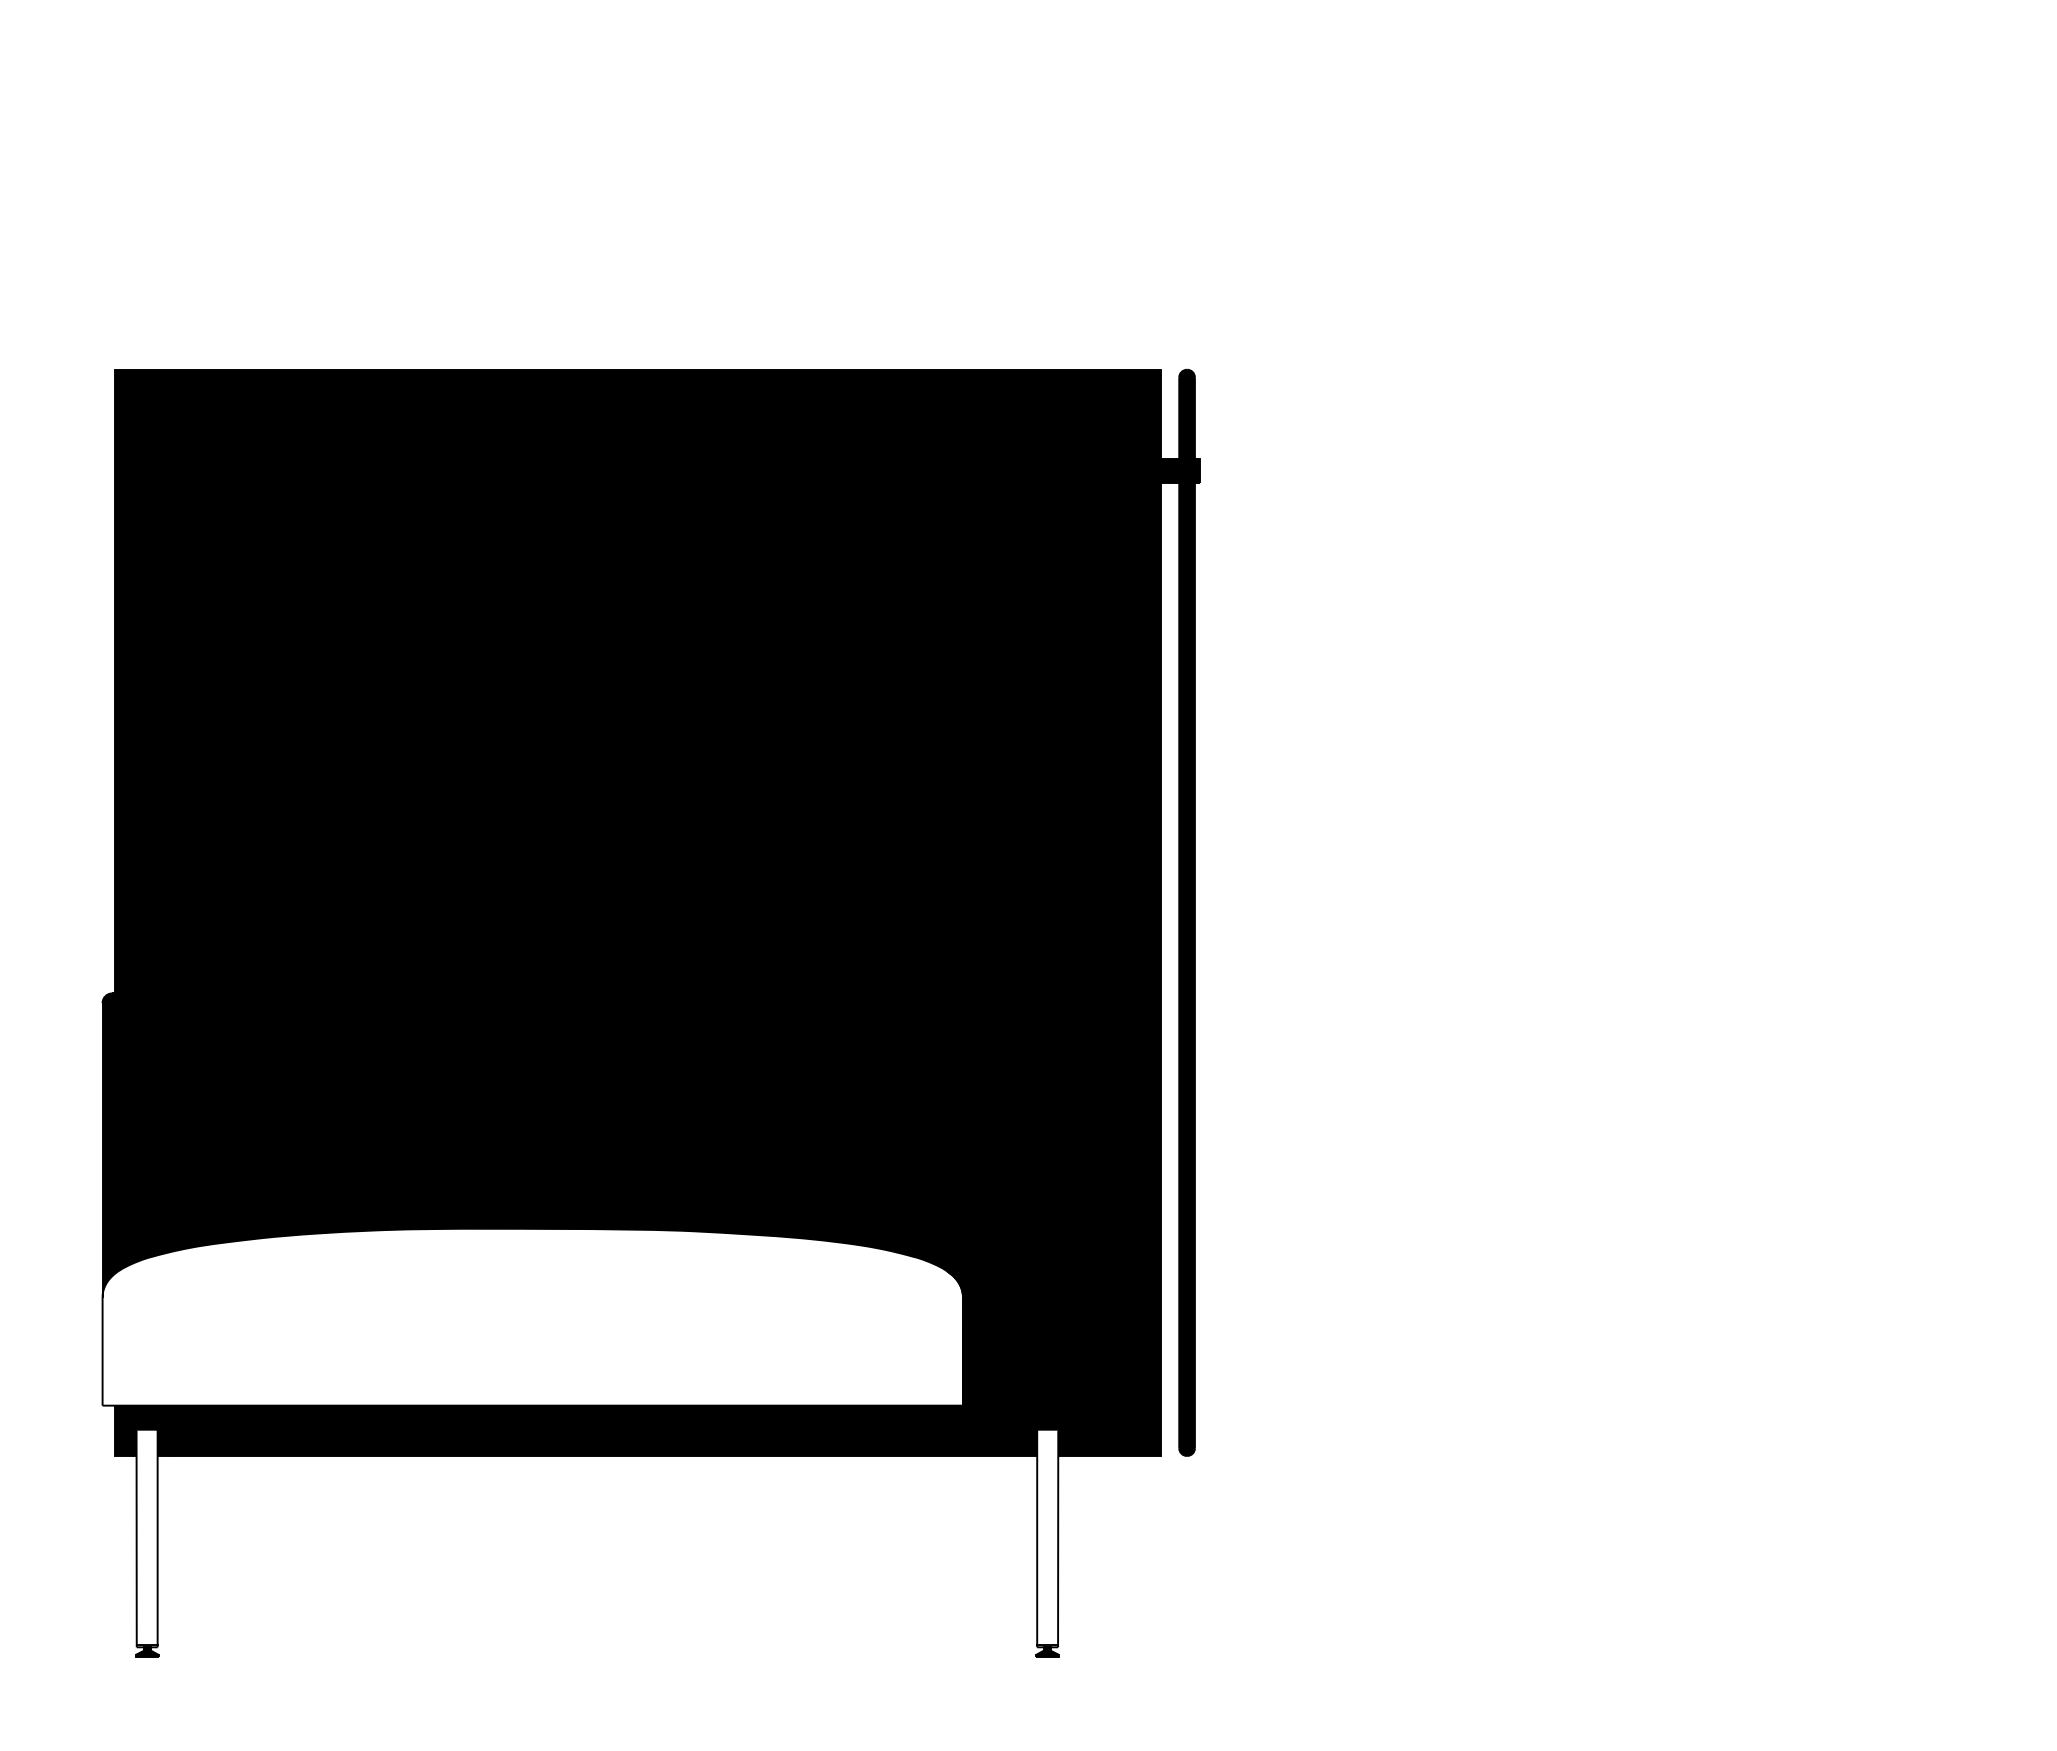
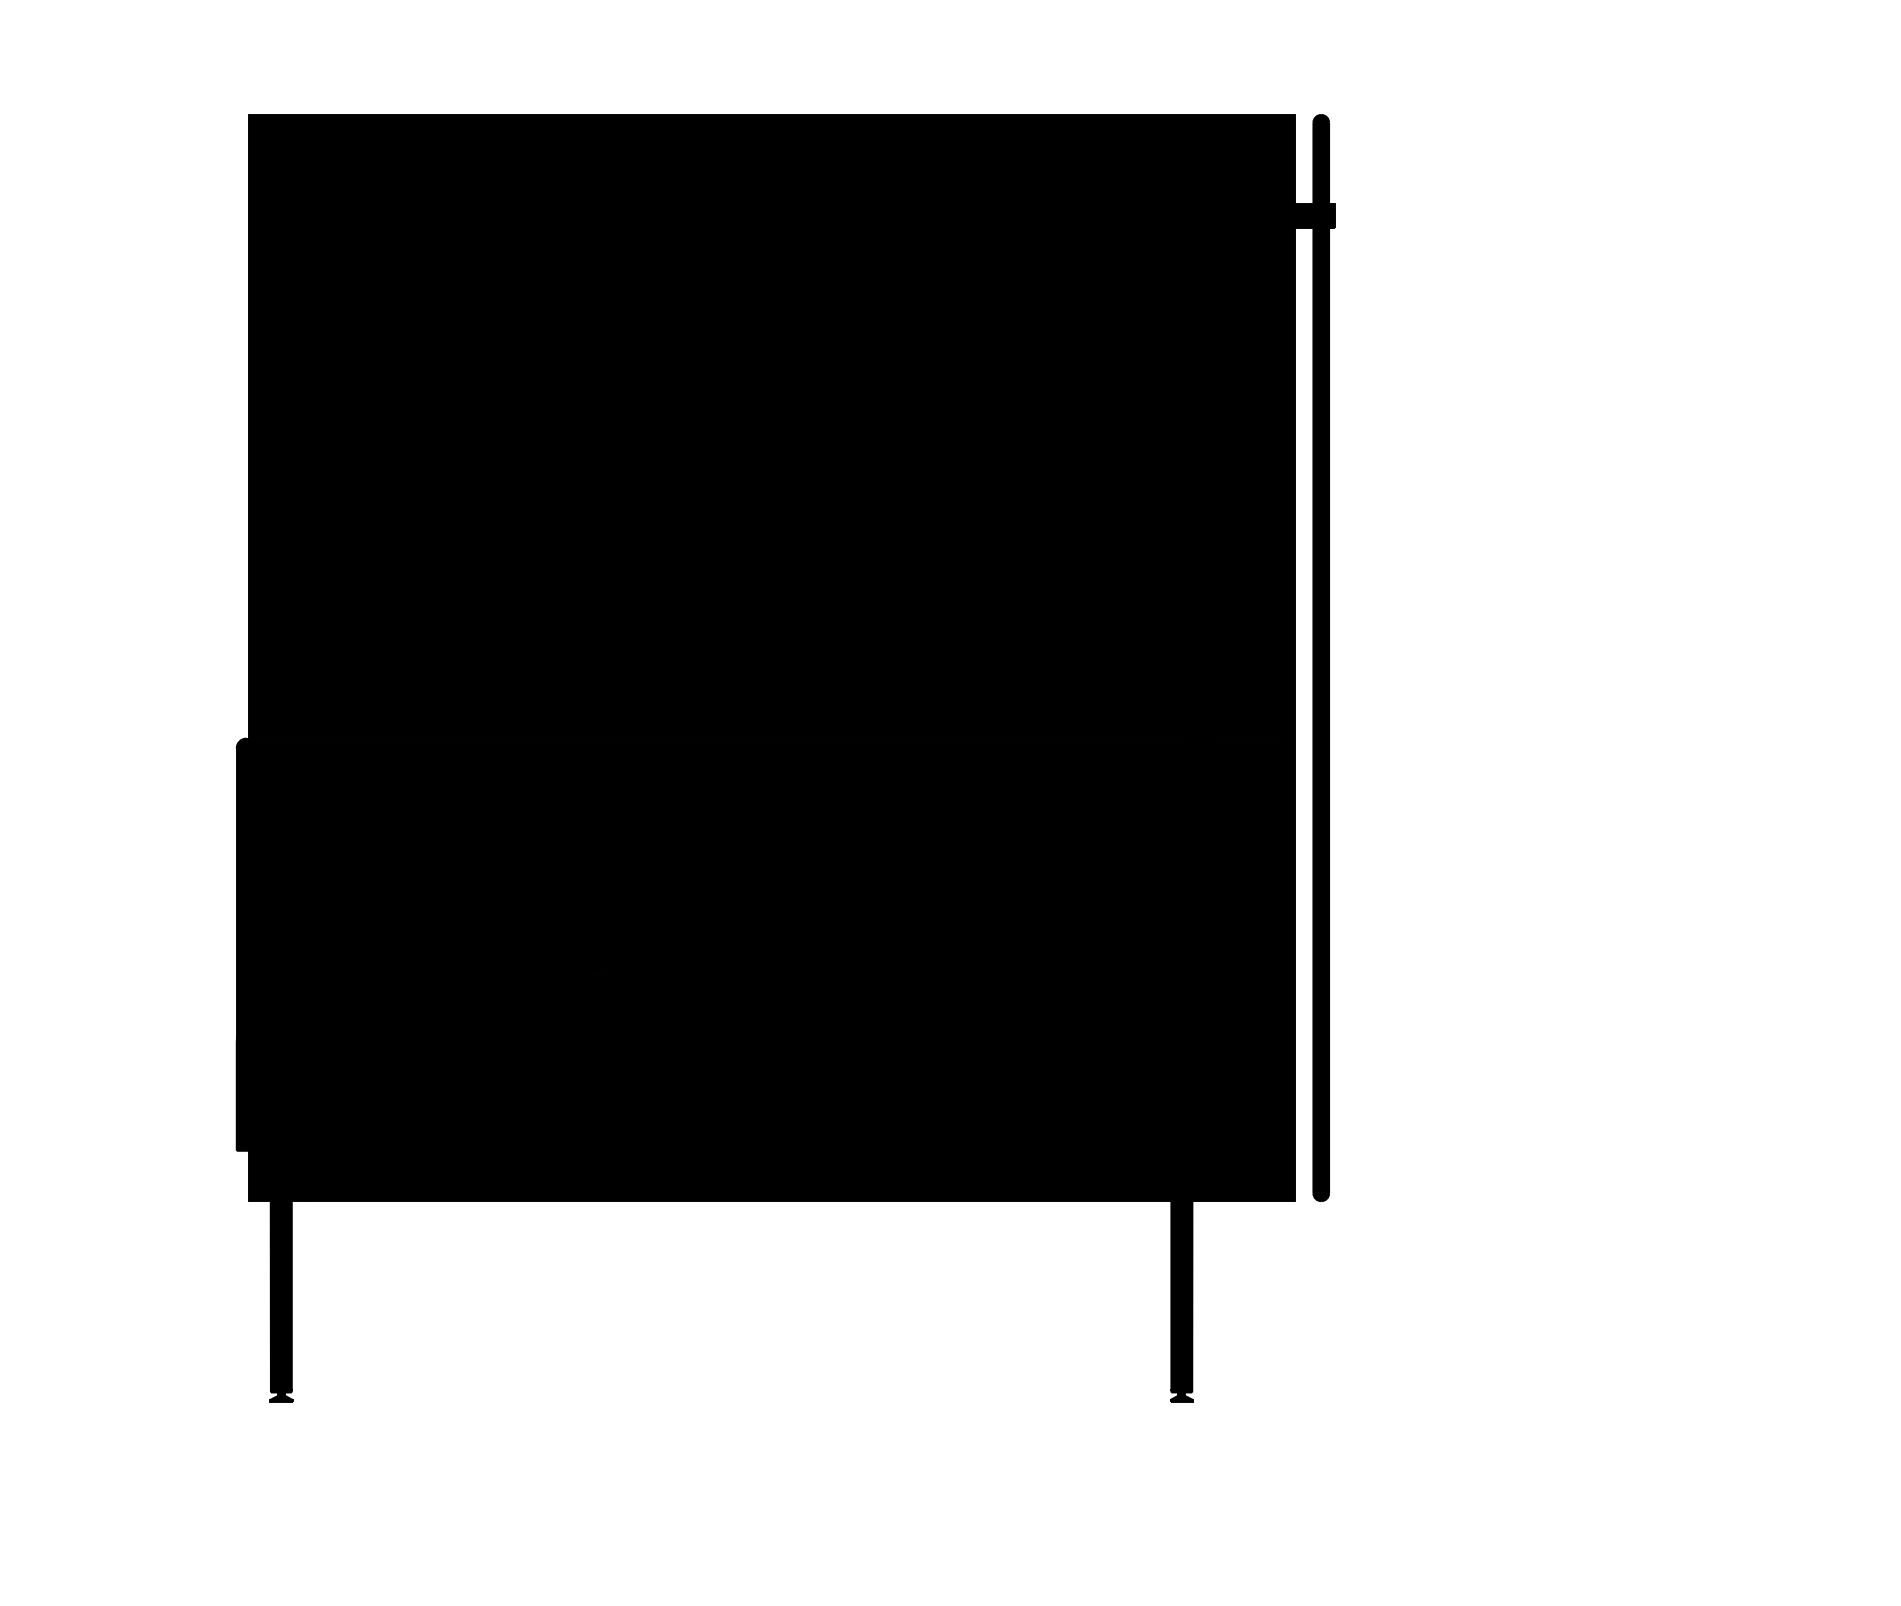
fill: (532, 1316) -> (666, 1061), added
fill: (146, 1538) -> (280, 1283), added
fill: (1047, 1538) -> (1181, 1283), added

